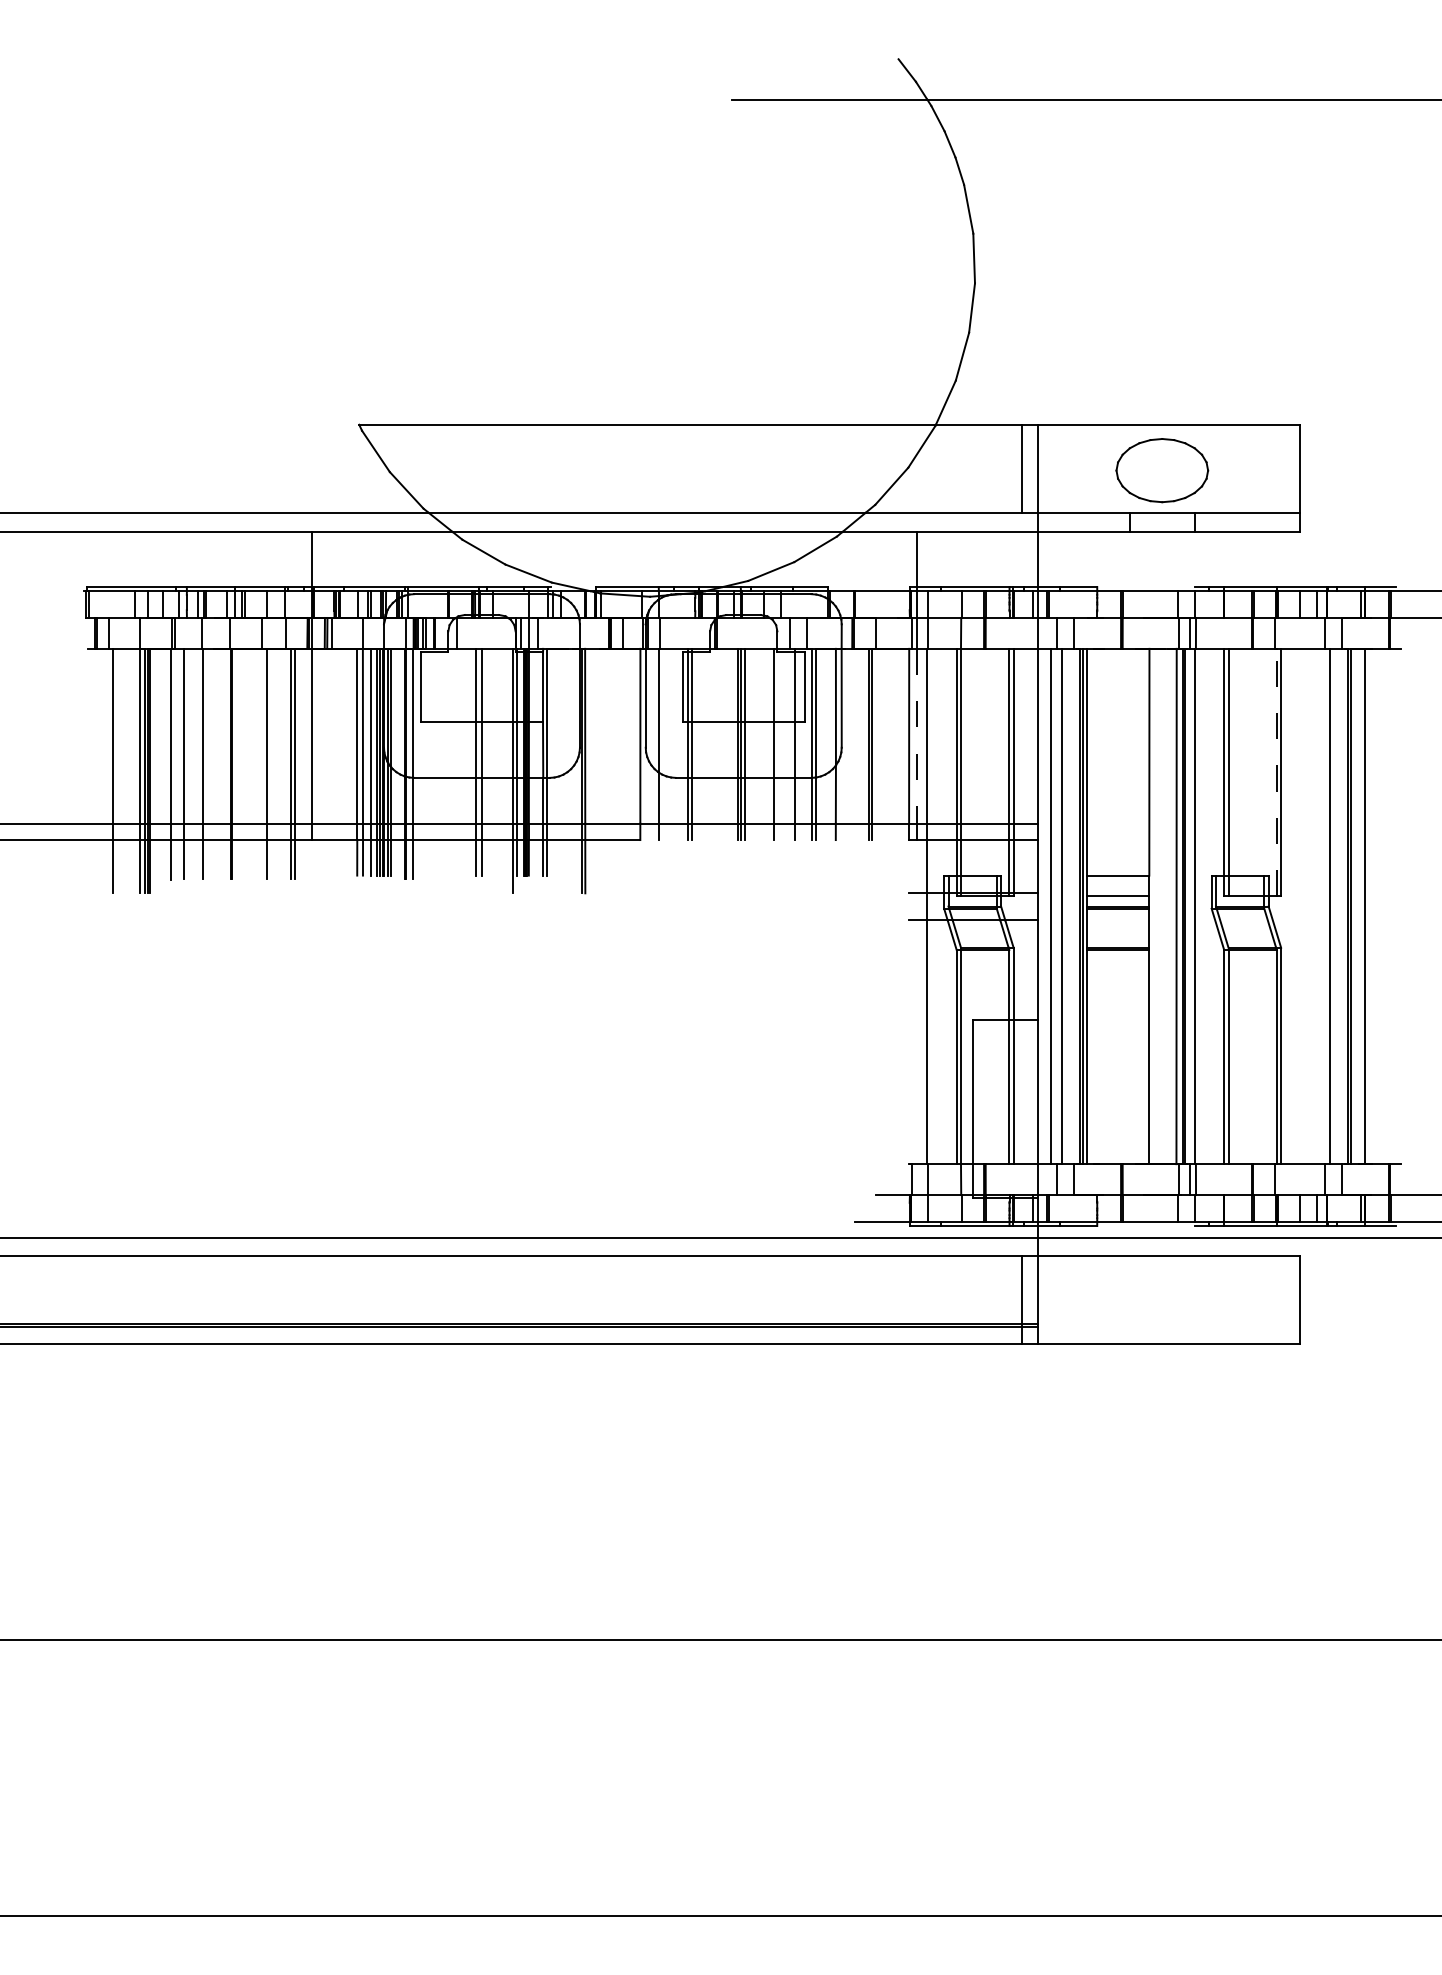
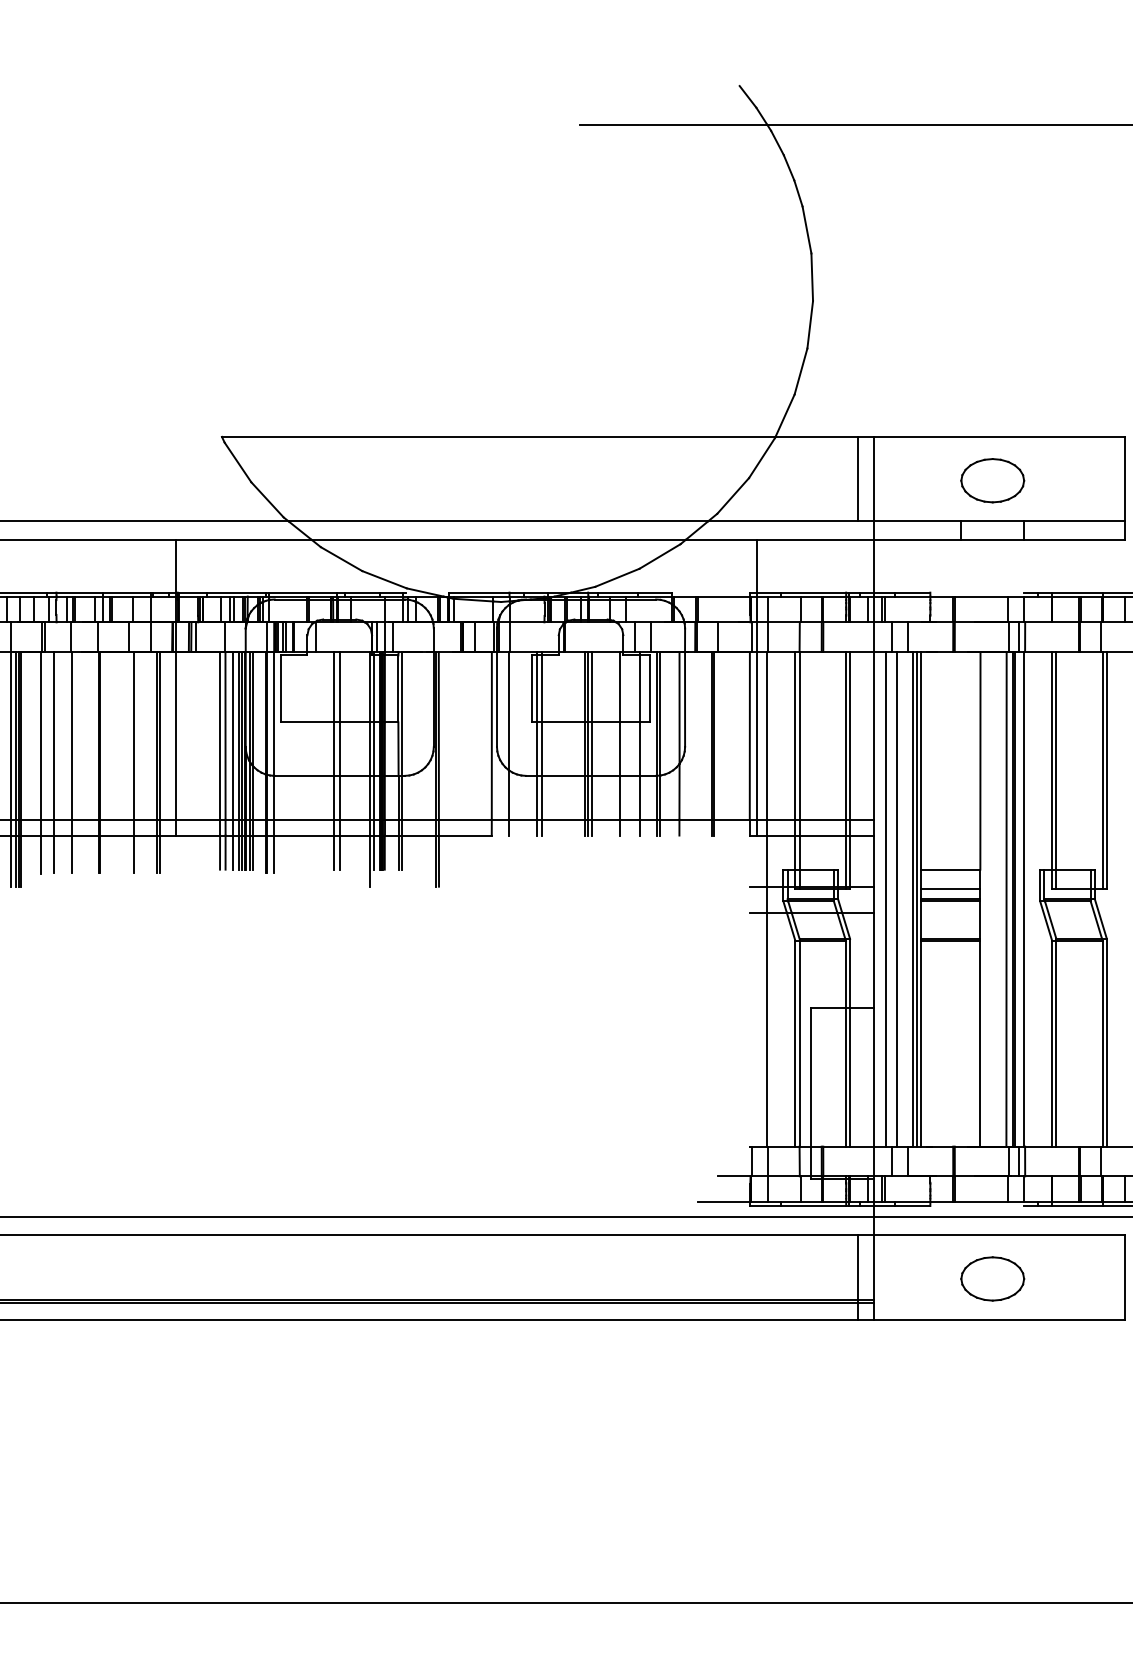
part: (1161, 469) -> (992, 479), size x0.71
line: (916, 736) -> (756, 736), dashed -> solid
line: (1276, 772) -> (1102, 770), dashed -> solid
part: (1161, 1301) -> (992, 1278), added

